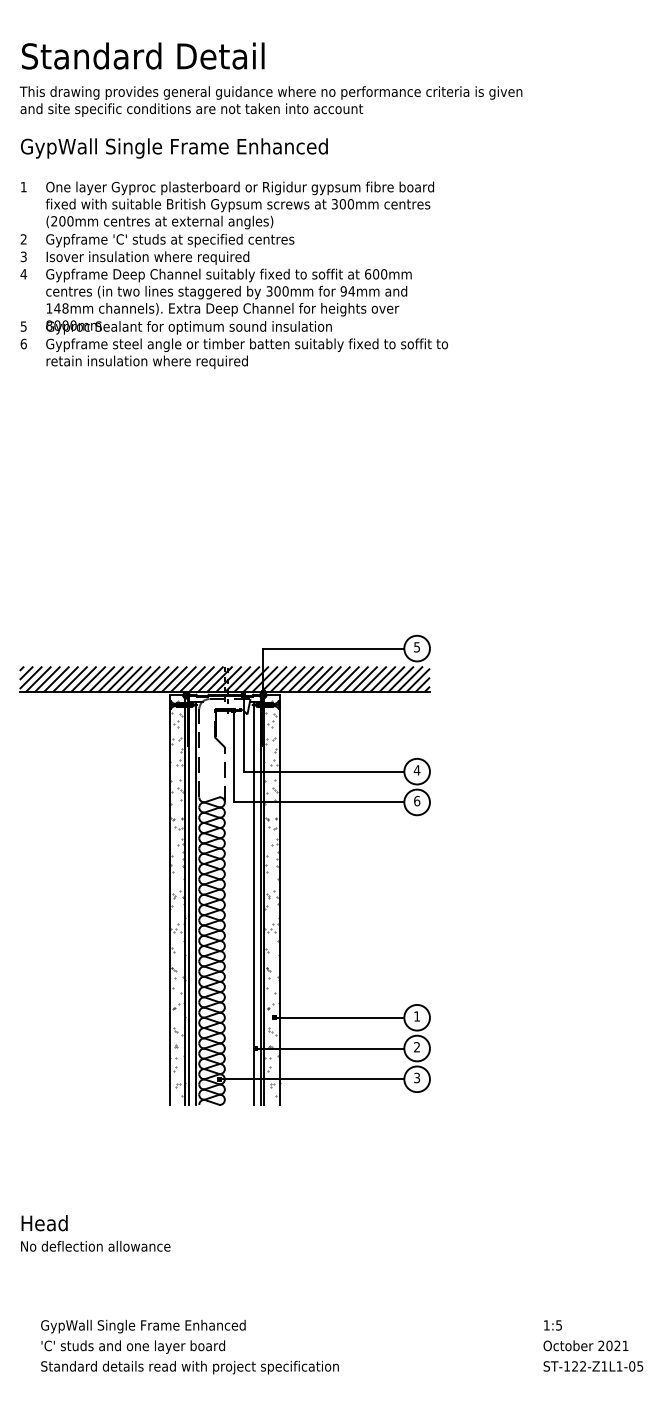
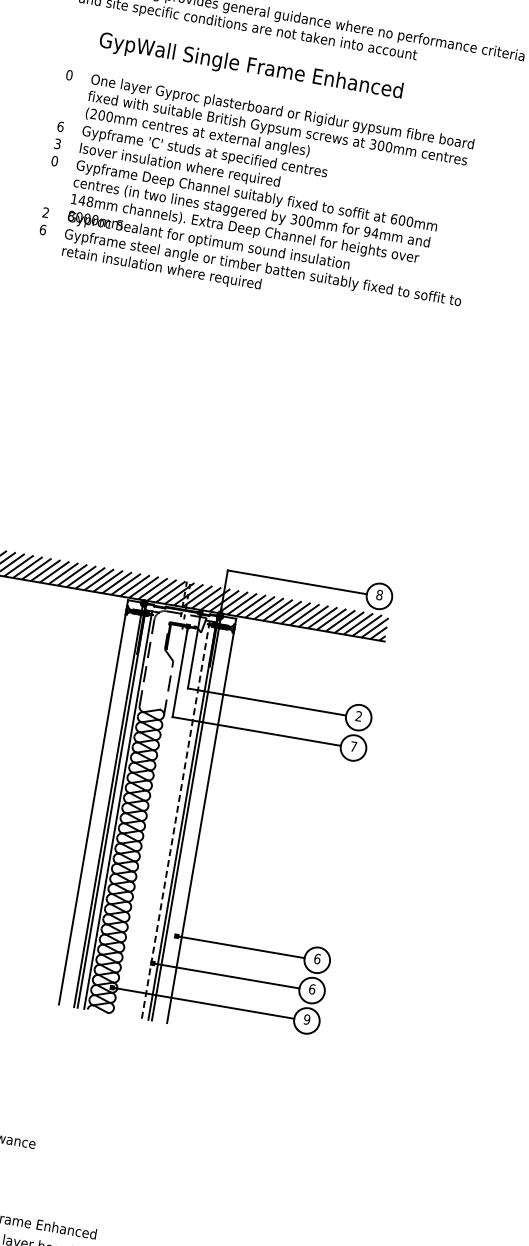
text: (174, 148) -> (251, 67), moved
text: (23, 186) -> (69, 74), 1 -> 0
text: (23, 239) -> (60, 126), 2 -> 6
text: (23, 274) -> (54, 161), 4 -> 0
text: (23, 326) -> (45, 212), 5 -> 2
text: (417, 647) -> (379, 595), 5 -> 8
text: (416, 770) -> (358, 716), 4 -> 2
text: (417, 800) -> (354, 746), 6 -> 7
hatch: (177, 898) -> (101, 802), removed
hatch: (271, 898) -> (193, 818), removed
line: (254, 903) -> (176, 820), solid -> dashed
text: (417, 1016) -> (317, 959), 1 -> 6
text: (417, 1047) -> (312, 989), 2 -> 6
text: (417, 1077) -> (307, 1019), 3 -> 9

